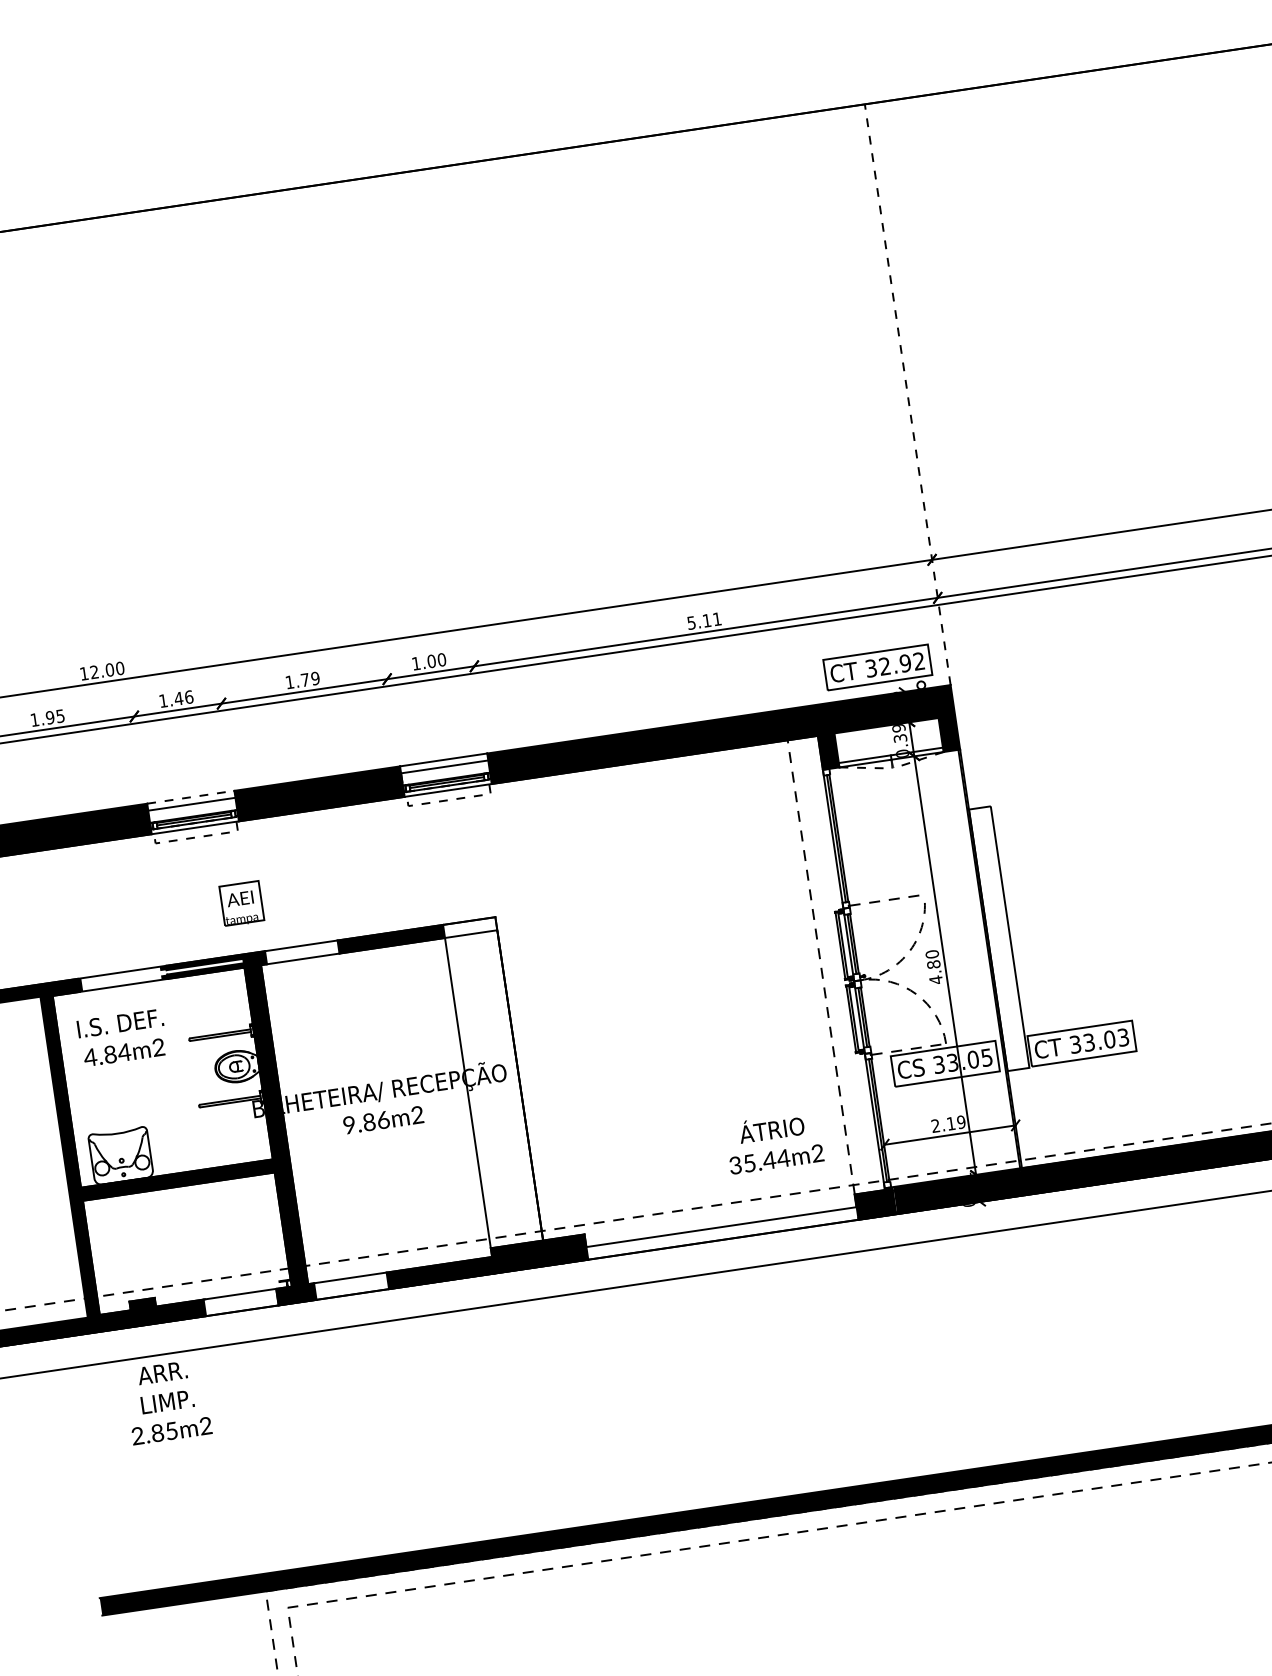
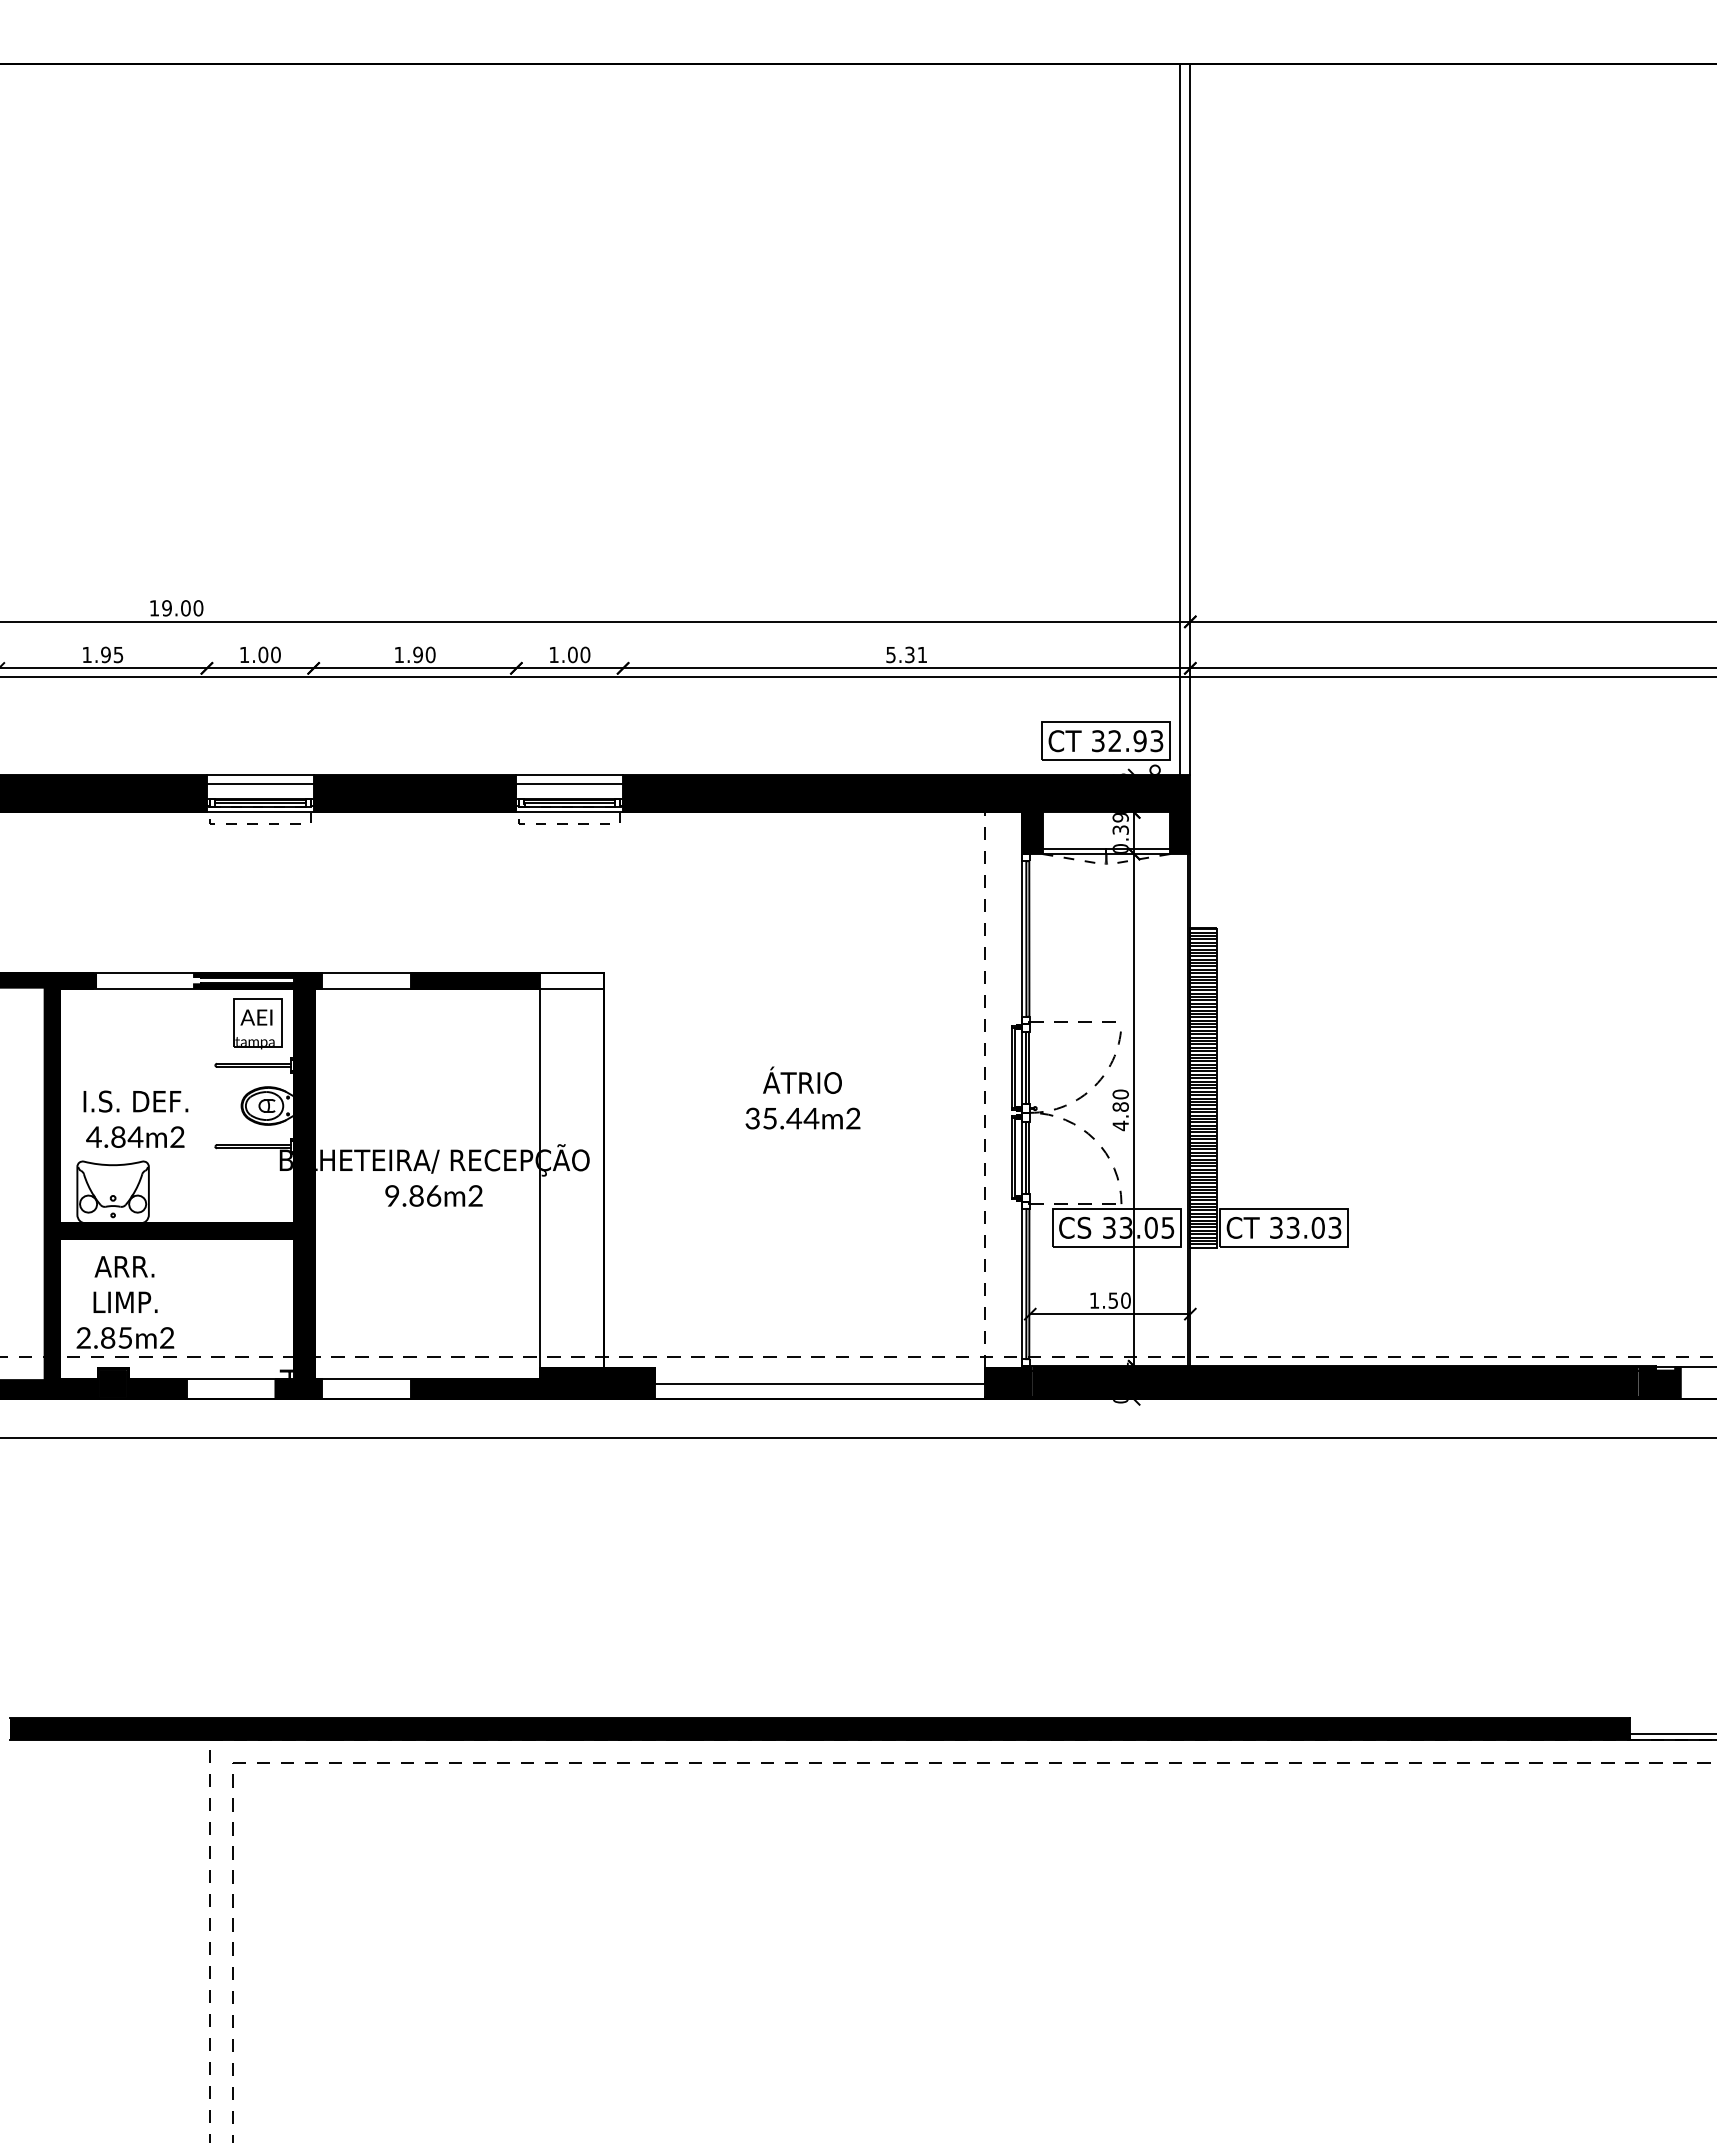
line: (907, 394) -> (1190, 419), dashed -> solid
line: (898, 395) -> (1179, 419), added
text: (706, 620) -> (909, 654), 5.11 -> 5.31
text: (918, 661) -> (1156, 741), 32.92 -> 32.93
text: (94, 672) -> (166, 608), 12.00 -> 19.00
text: (310, 678) -> (424, 654), 1.79 -> 1.90
text: (183, 697) -> (269, 654), 1.46 -> 1.00
line: (191, 797) -> (260, 775), dashed -> solid
part: (241, 903) -> (257, 1023), moved
hatch: (998, 937) -> (1203, 1086), added
text: (122, 1037) -> (135, 1118), moved
text: (947, 1124) -> (1109, 1300), 2.19 -> 1.50
text: (773, 1142) -> (802, 1097), moved
text: (167, 1402) -> (125, 1302), moved

